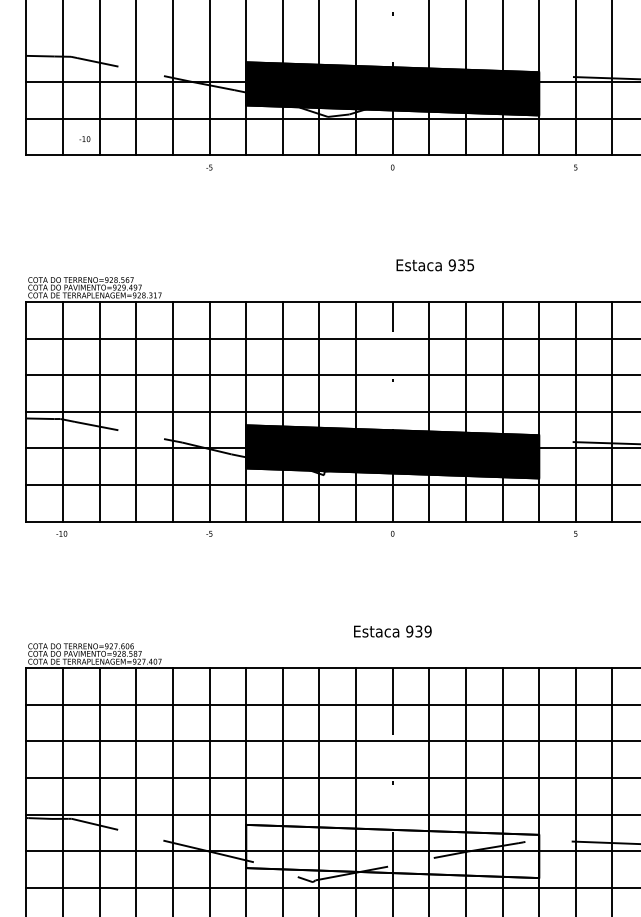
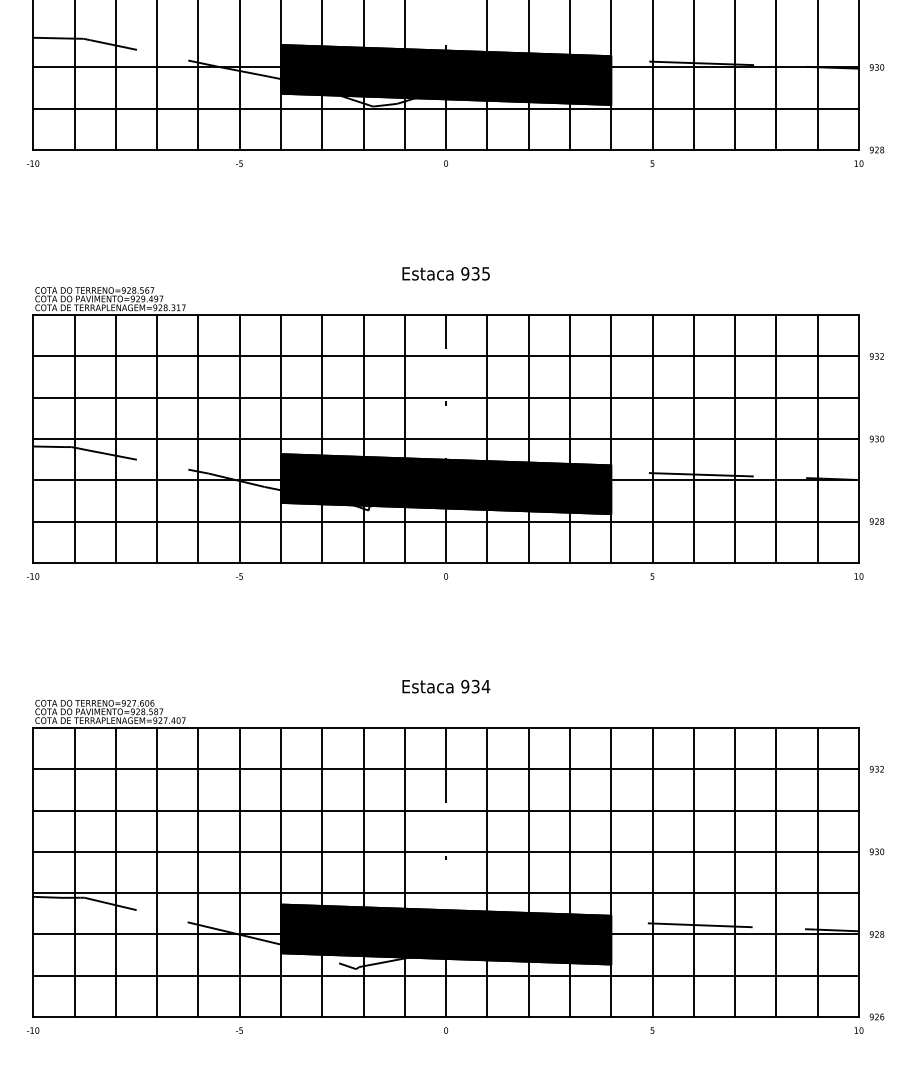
text: (85, 139) -> (33, 163), moved
text: (434, 265) -> (445, 273), moved
text: (62, 533) -> (33, 576), moved
text: (427, 631) -> (485, 686), 939 -> 934
fill: (392, 851) -> (445, 934), added

